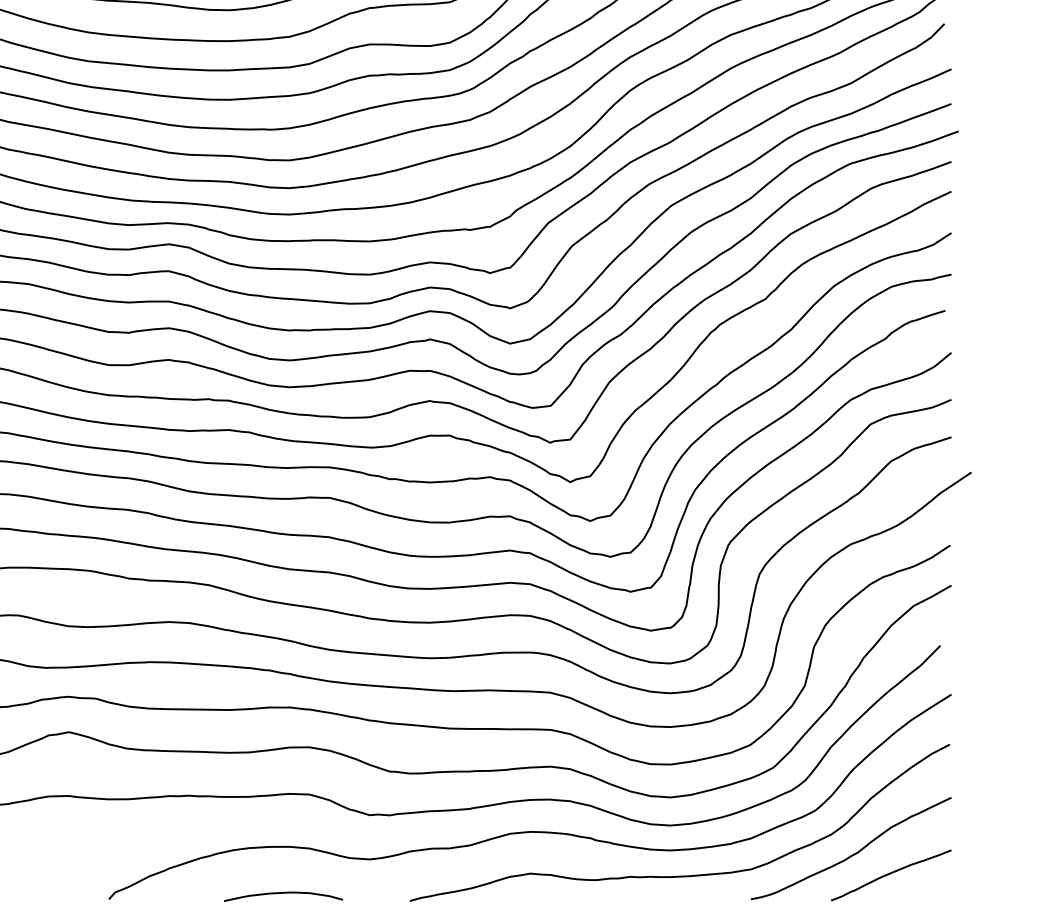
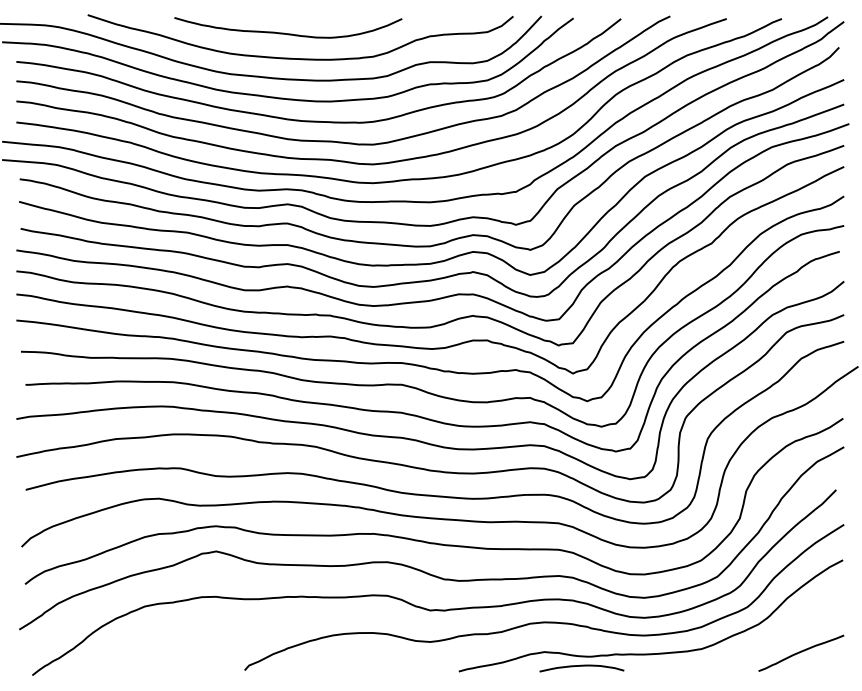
curve: (853, 853) -> (774, 637), removed
curve: (282, 893) -> (581, 666), moved

